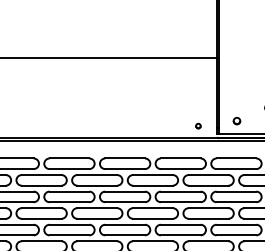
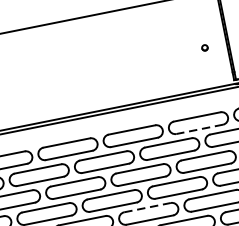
part: (198, 125) -> (204, 47), moved
line: (180, 169) -> (199, 129), solid -> dashed
line: (125, 224) -> (147, 207), solid -> dashed

